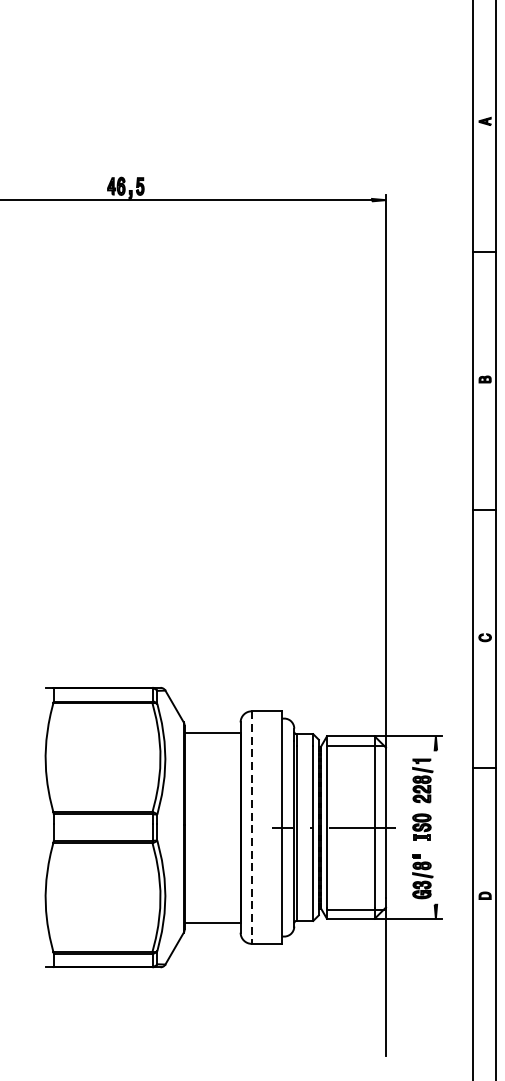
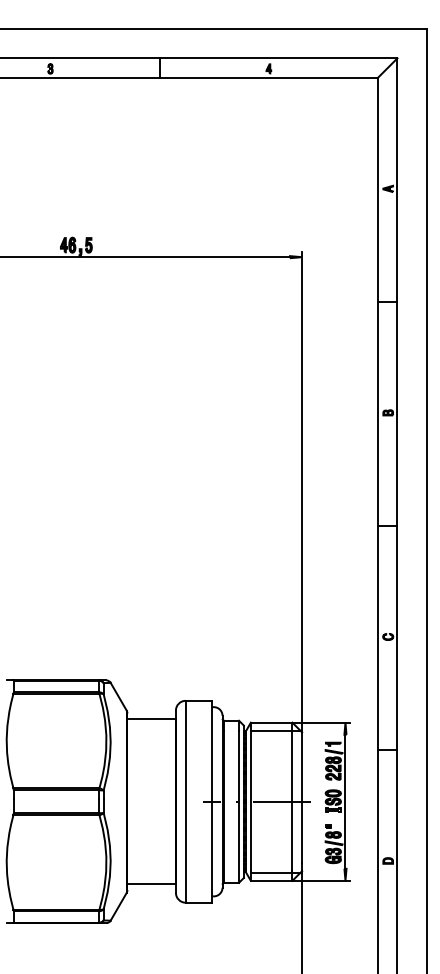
line: (251, 827) -> (185, 801), dashed -> solid
line: (435, 827) -> (345, 801), added

